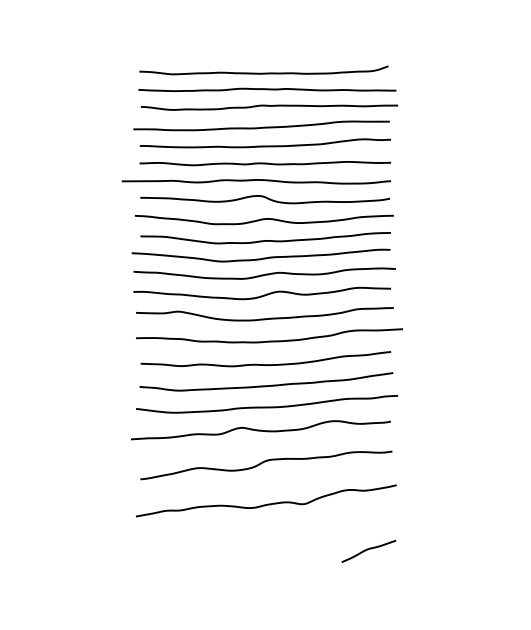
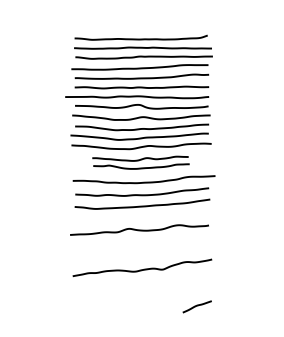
part: (262, 303) -> (140, 162), size x0.7
curve: (266, 406) -> (142, 217), removed
curve: (266, 462) -> (142, 247), removed
curve: (367, 550) -> (196, 306), moved

